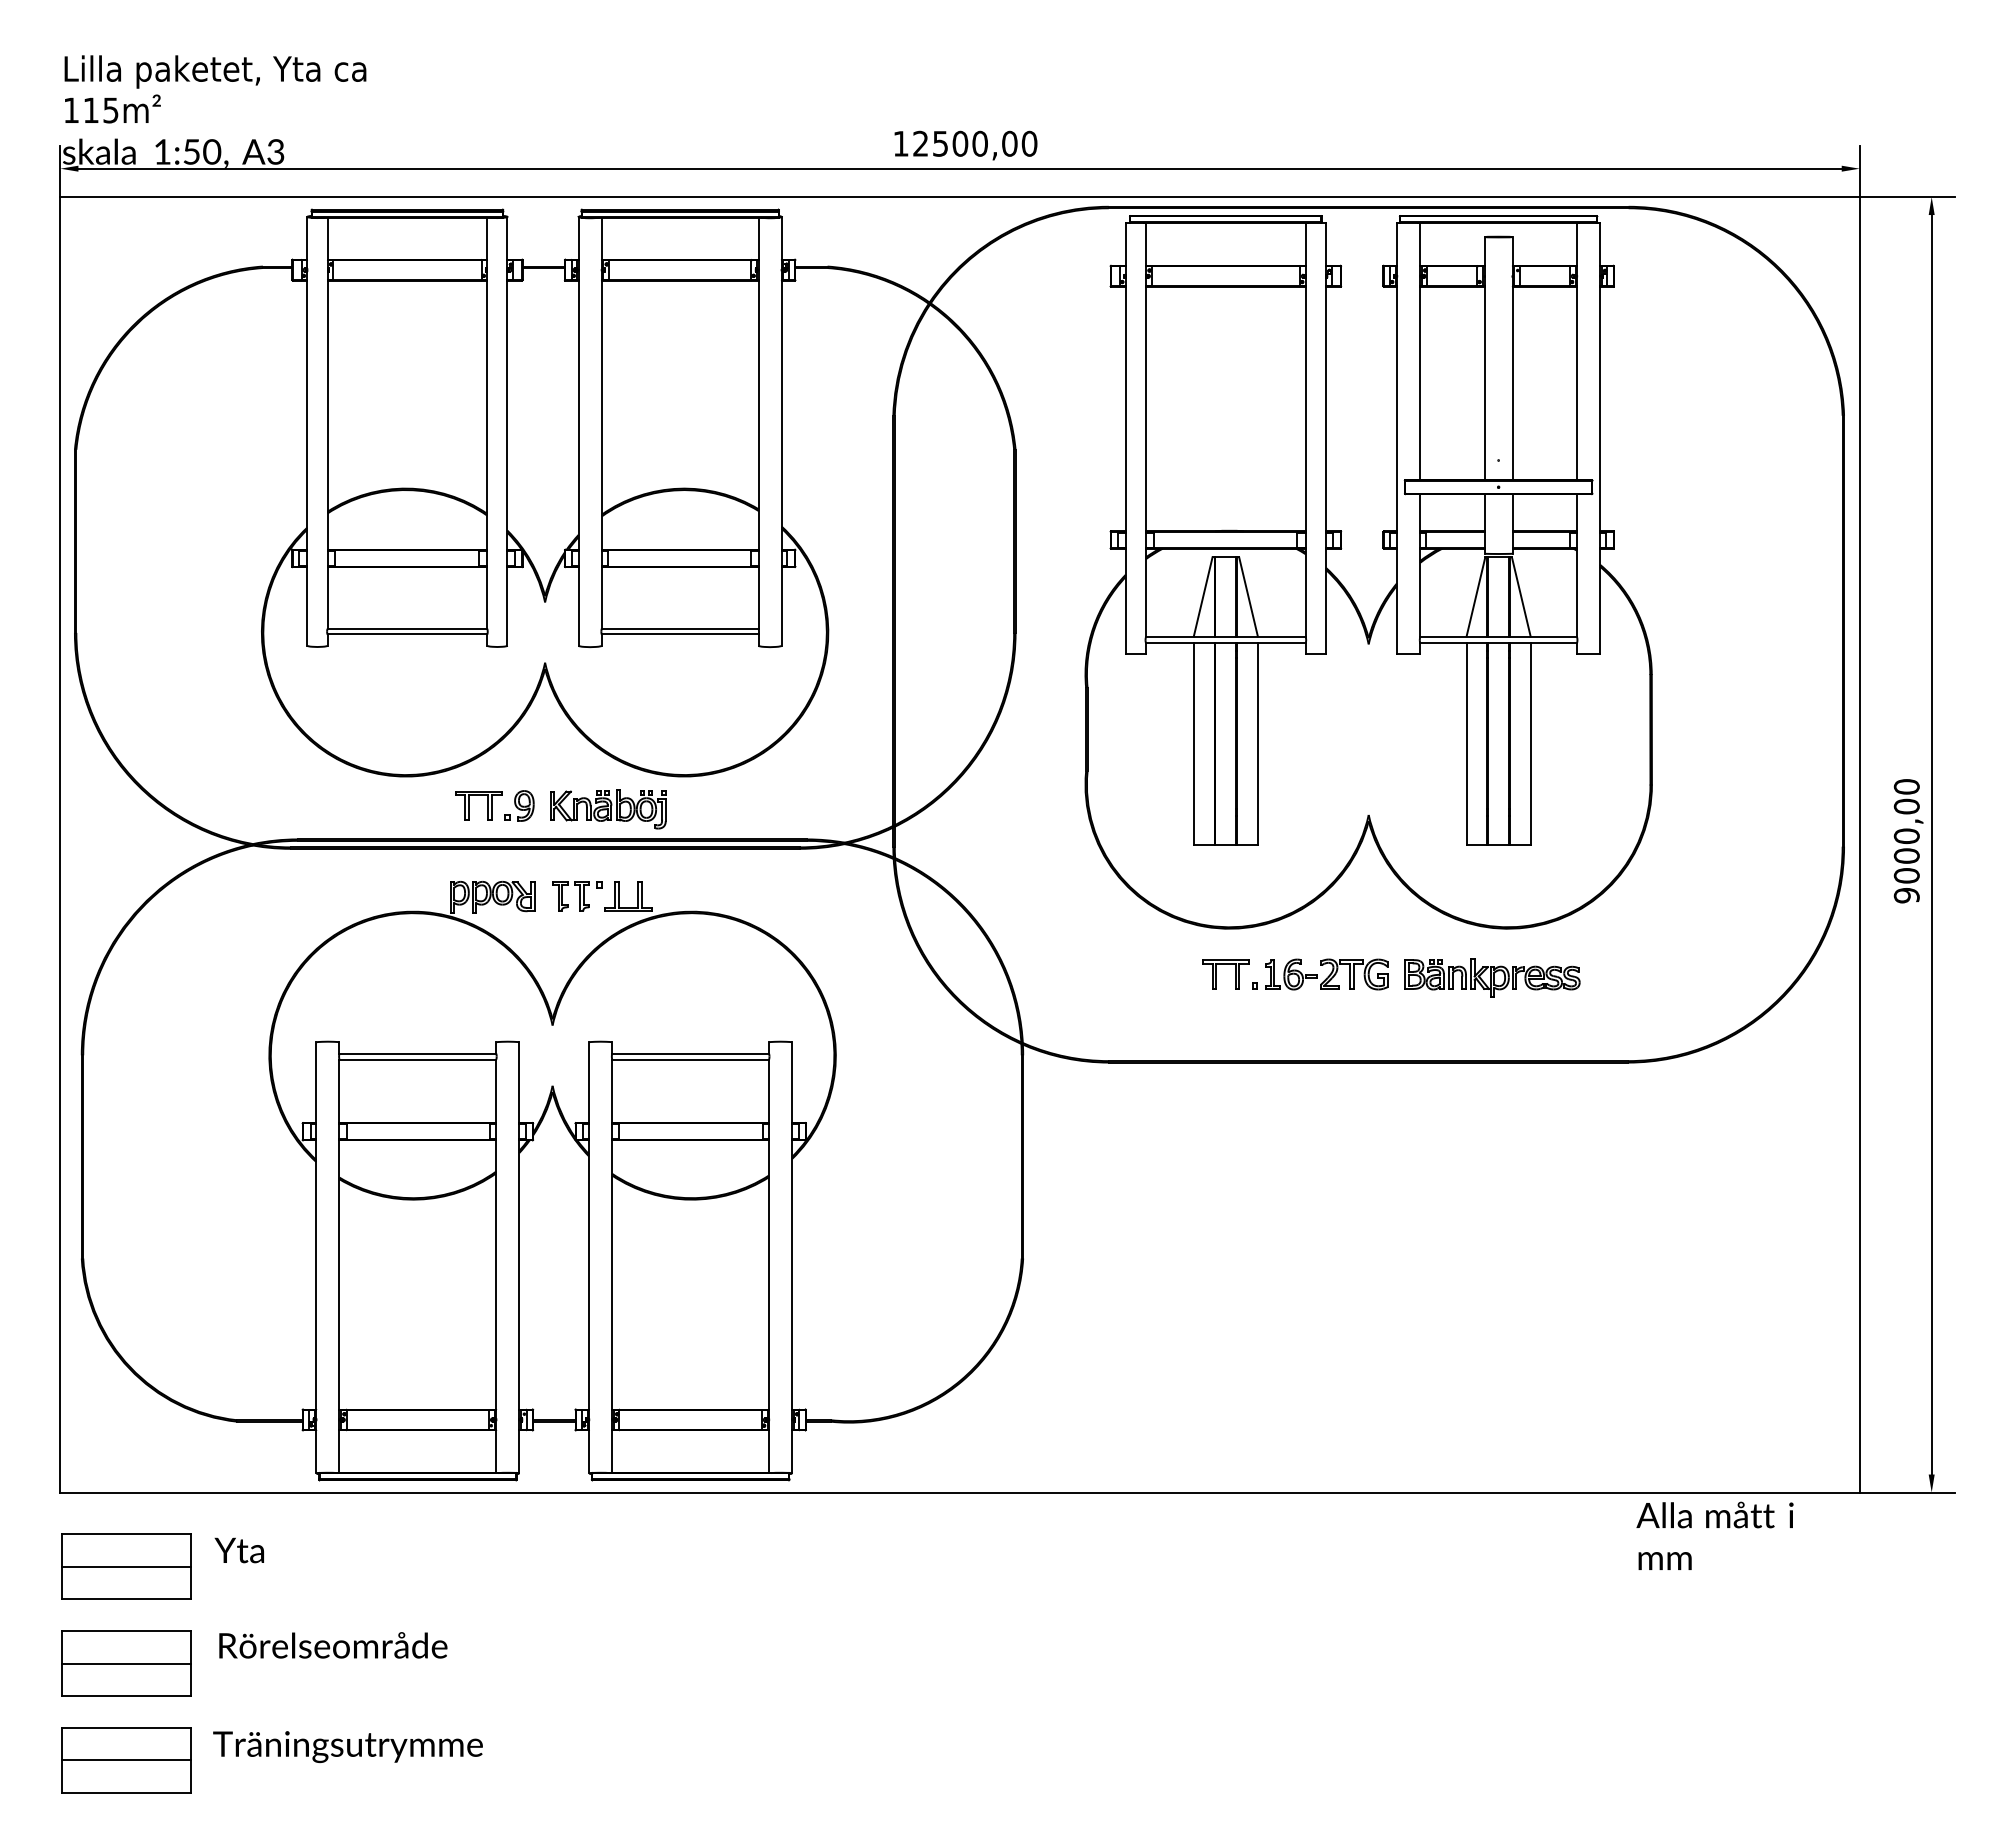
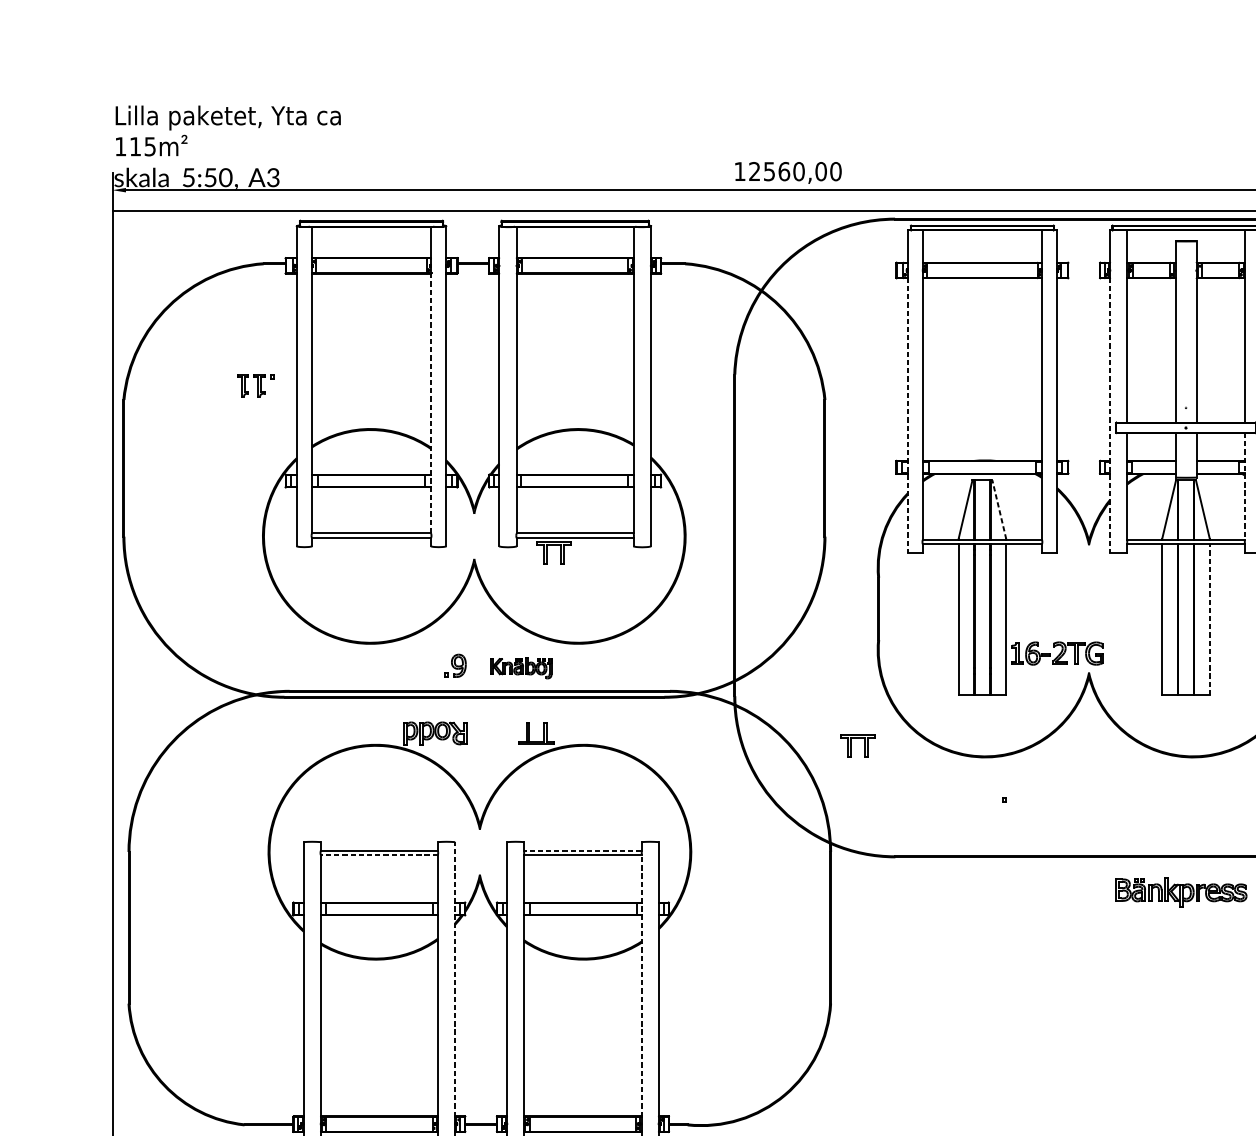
text: (960, 143) -> (784, 171), 12500,00 -> 12560,00
text: (162, 151) -> (188, 177), 1:50, -> 5:50,
line: (487, 454) -> (431, 403), solid -> dashed
line: (1125, 470) -> (907, 415), solid -> dashed
line: (1397, 470) -> (1110, 415), solid -> dashed
line: (1577, 565) -> (1244, 486), solid -> dashed
line: (1248, 596) -> (999, 509), solid -> dashed
line: (1530, 743) -> (1209, 619), solid -> dashed
part: (469, 805) -> (547, 552), moved
part: (608, 809) -> (521, 668), size x0.7
part: (577, 896) -> (255, 385), moved
part: (1216, 974) -> (850, 746), moved
part: (1326, 974) -> (1057, 653), moved
part: (1492, 977) -> (1181, 892), moved
line: (690, 1053) -> (582, 850), solid -> dashed
line: (417, 1059) -> (379, 855), solid -> dashed
line: (519, 1226) -> (455, 979), solid -> dashed
line: (769, 1234) -> (641, 985), solid -> dashed

